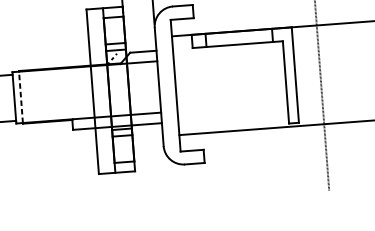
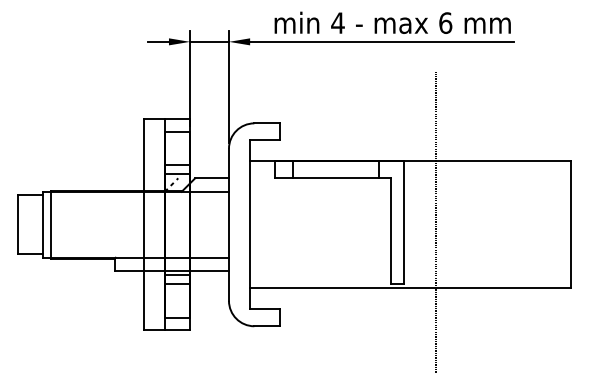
line: (20, 97) -> (51, 224), dashed -> solid

